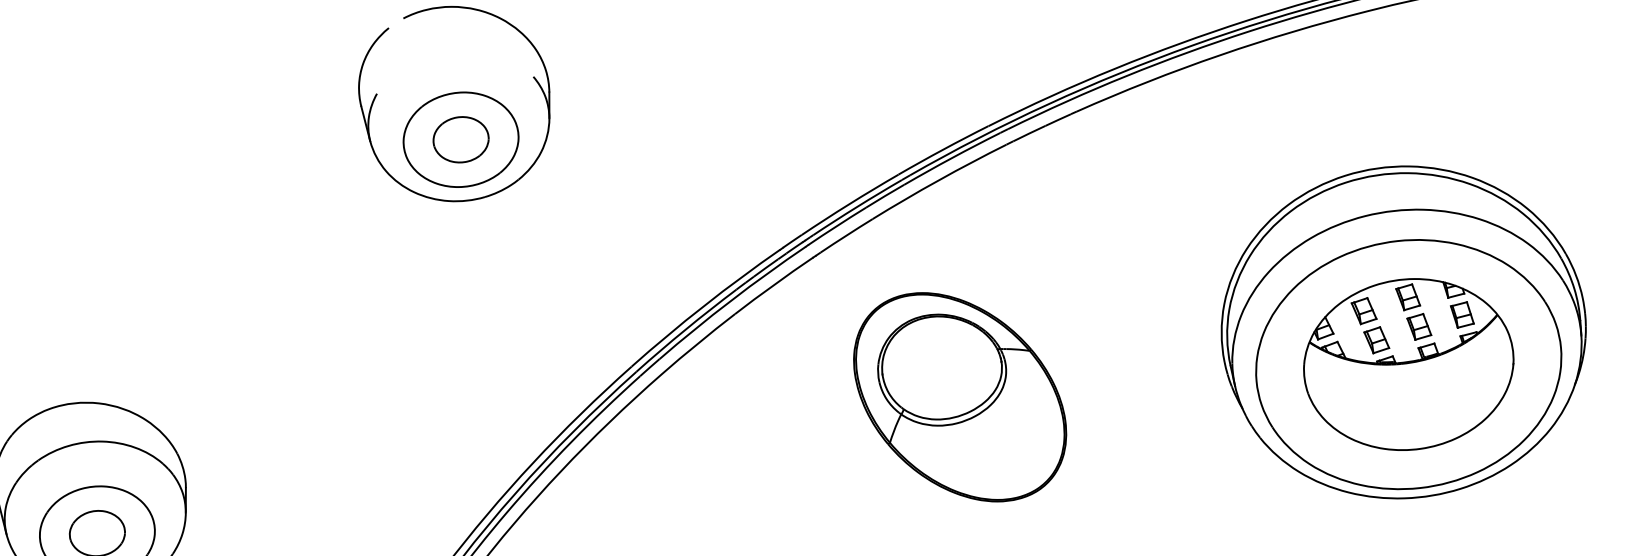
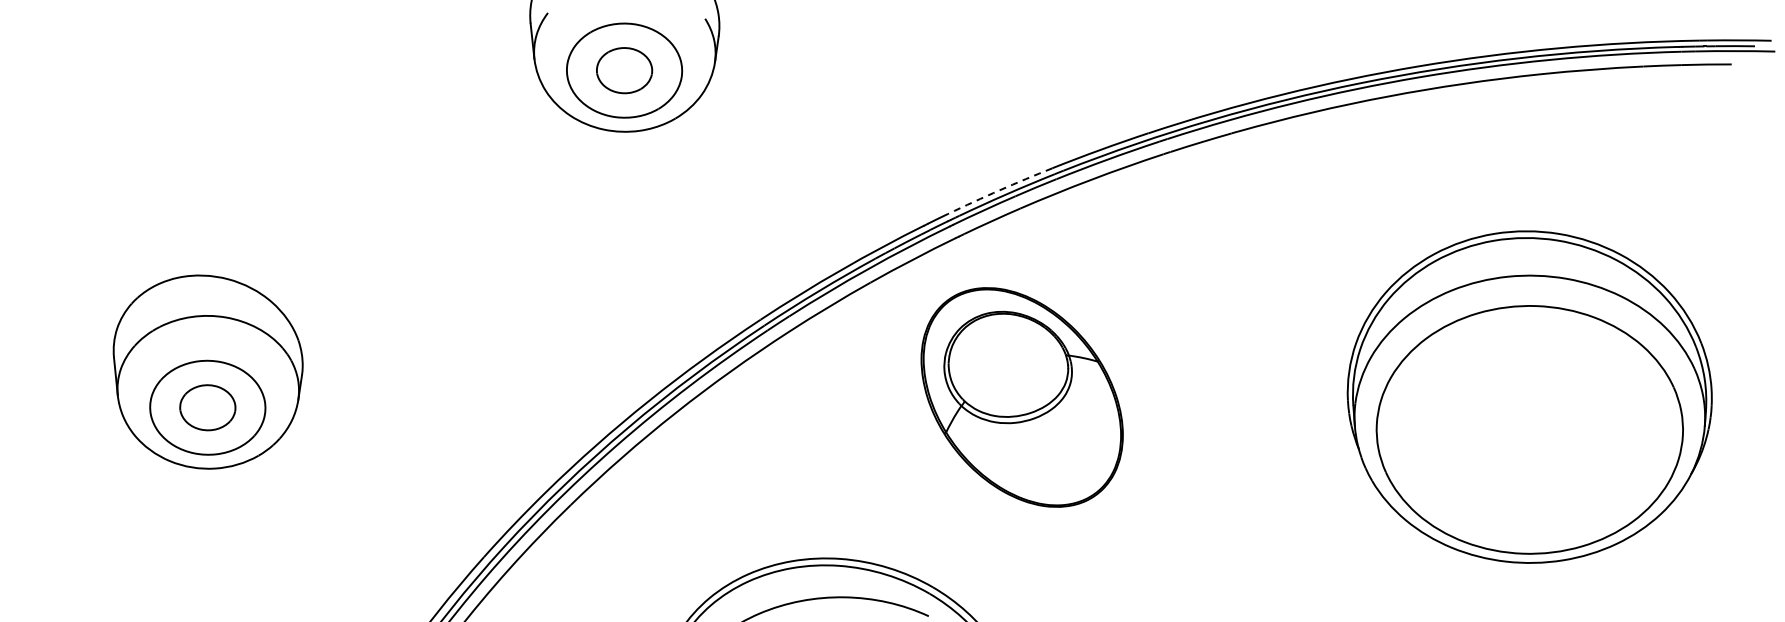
arc: (849, 204) -> (999, 190), solid -> dashed
part: (1408, 364) -> (1529, 429), removed
part: (959, 397) -> (1021, 397), moved

